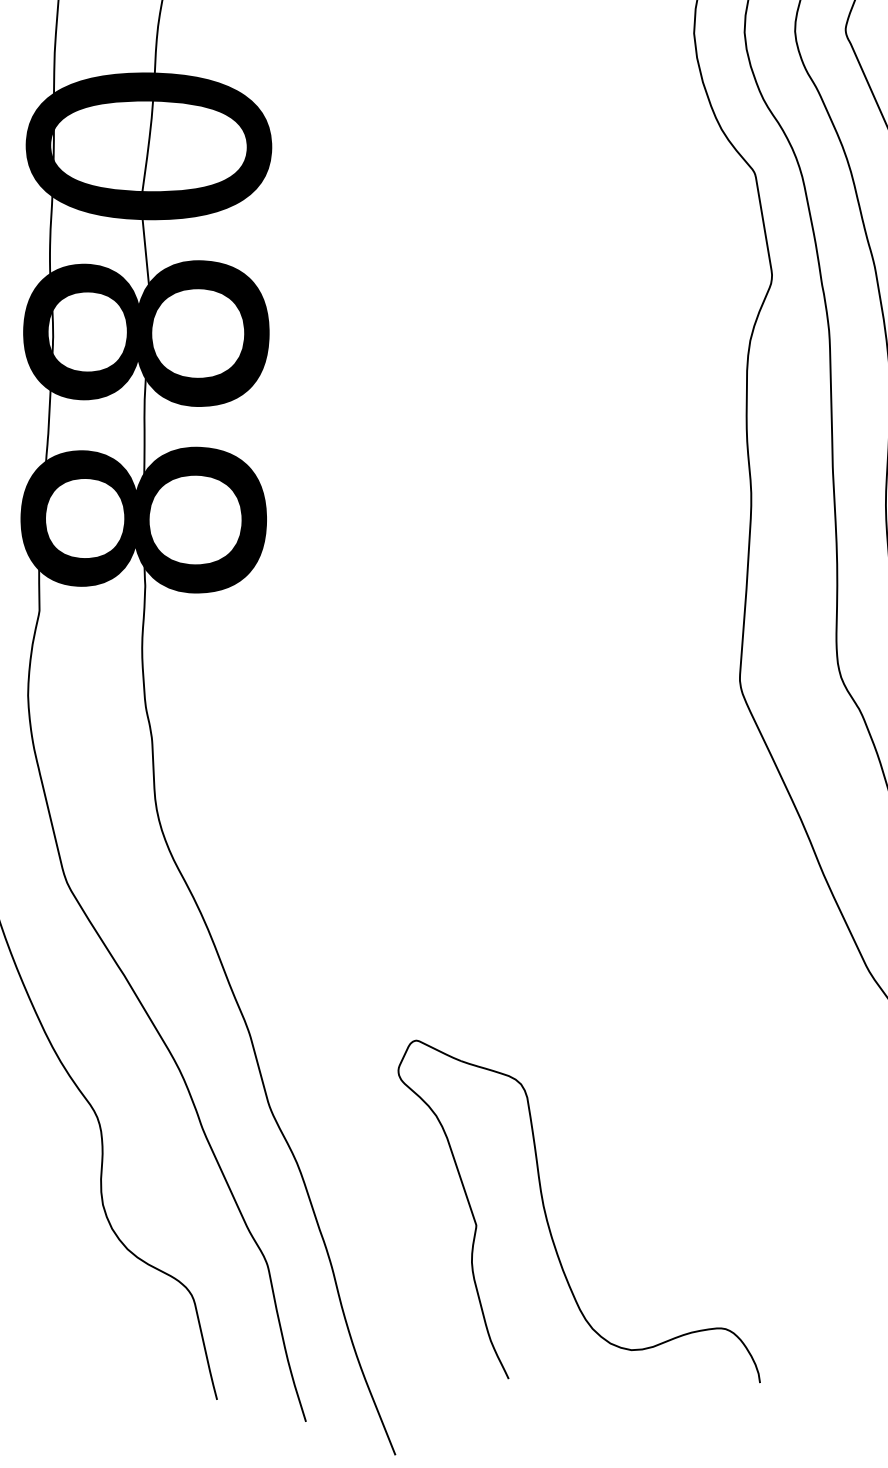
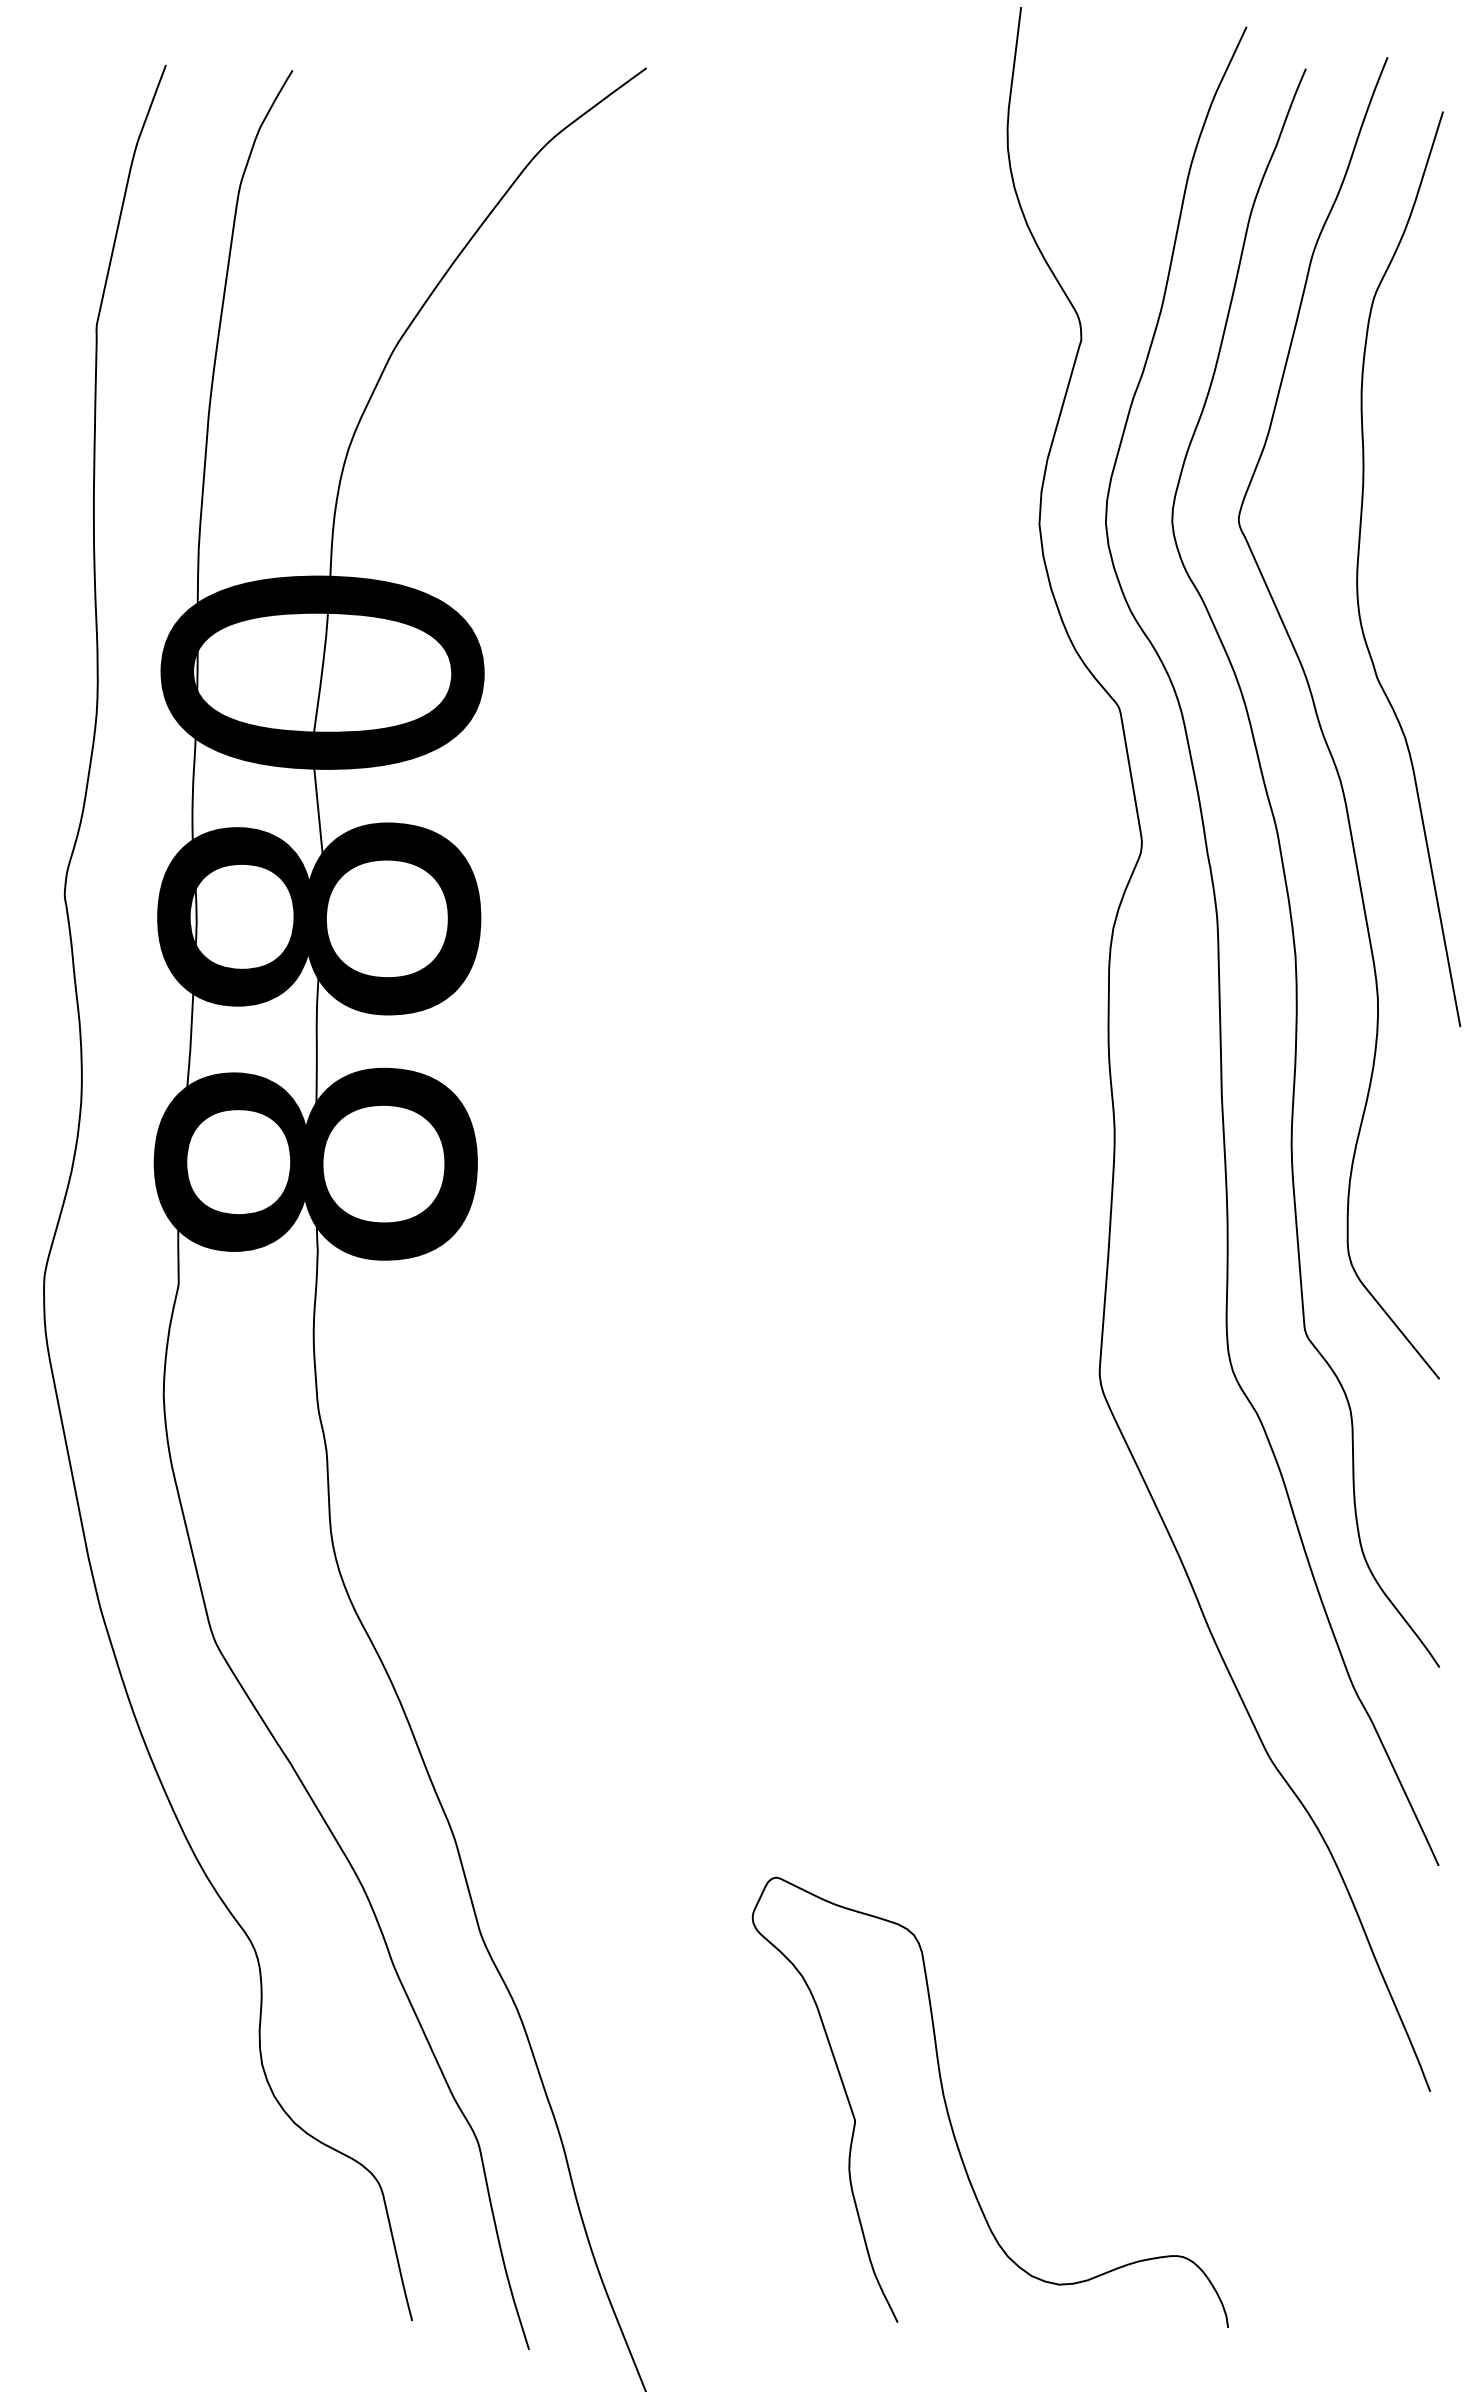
part: (547, 1217) -> (948, 2110), moved

